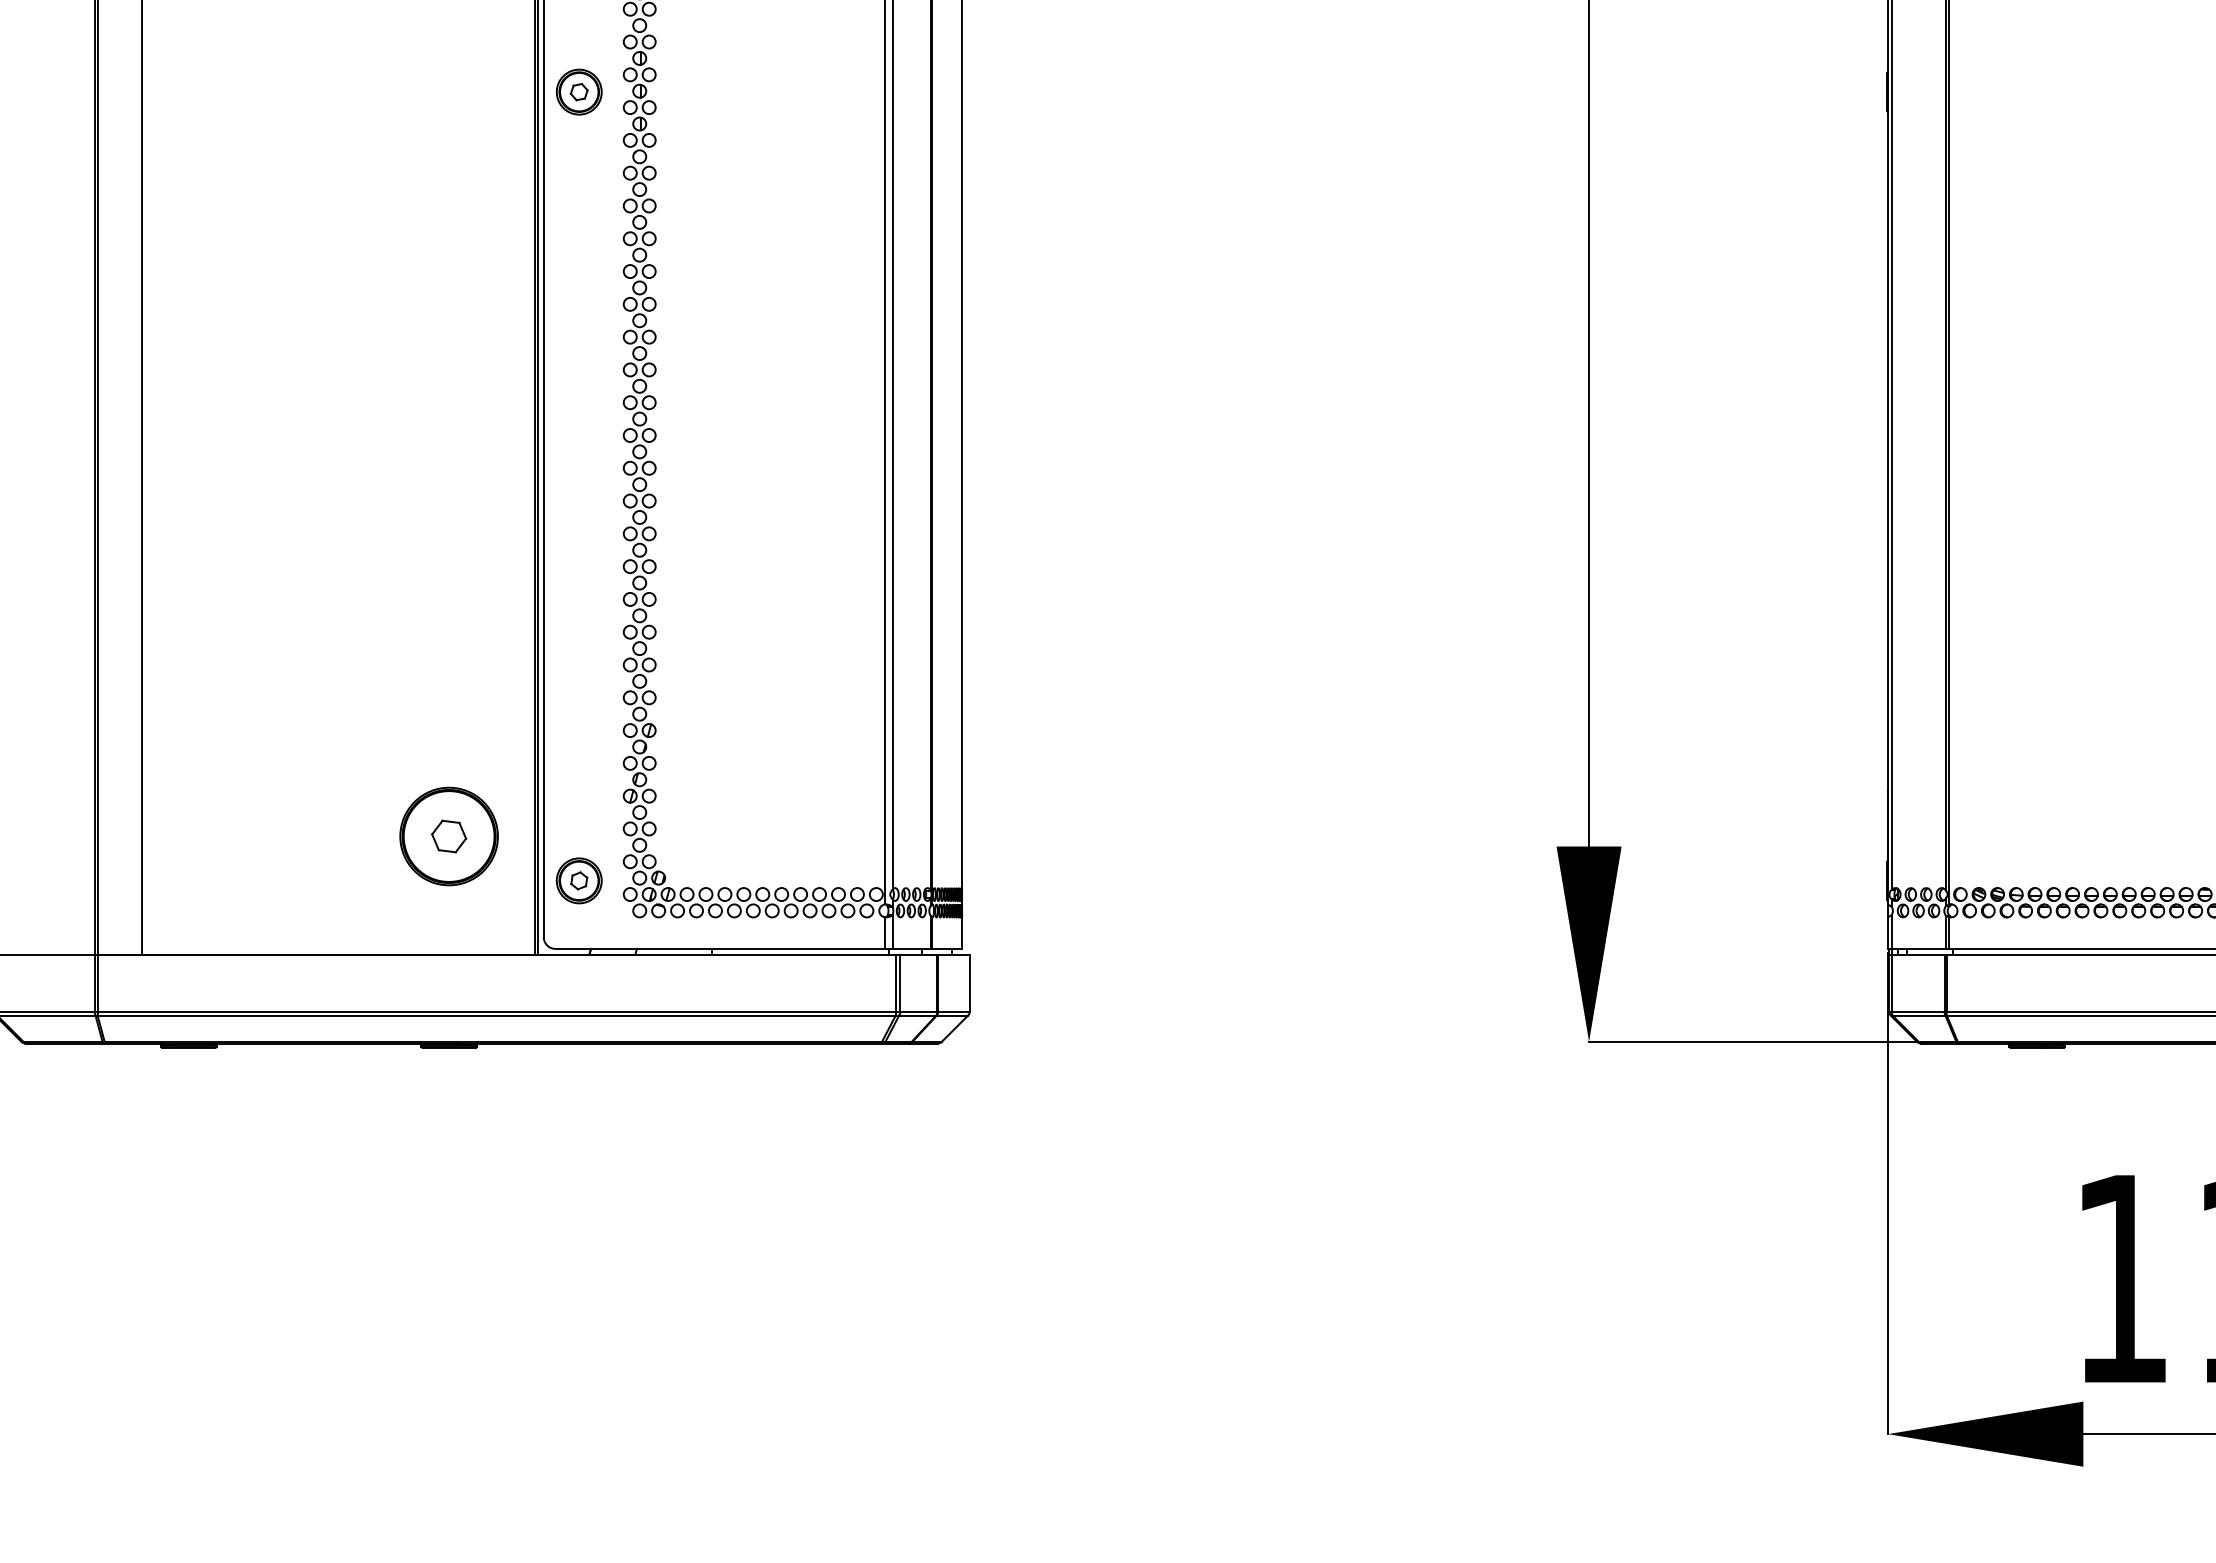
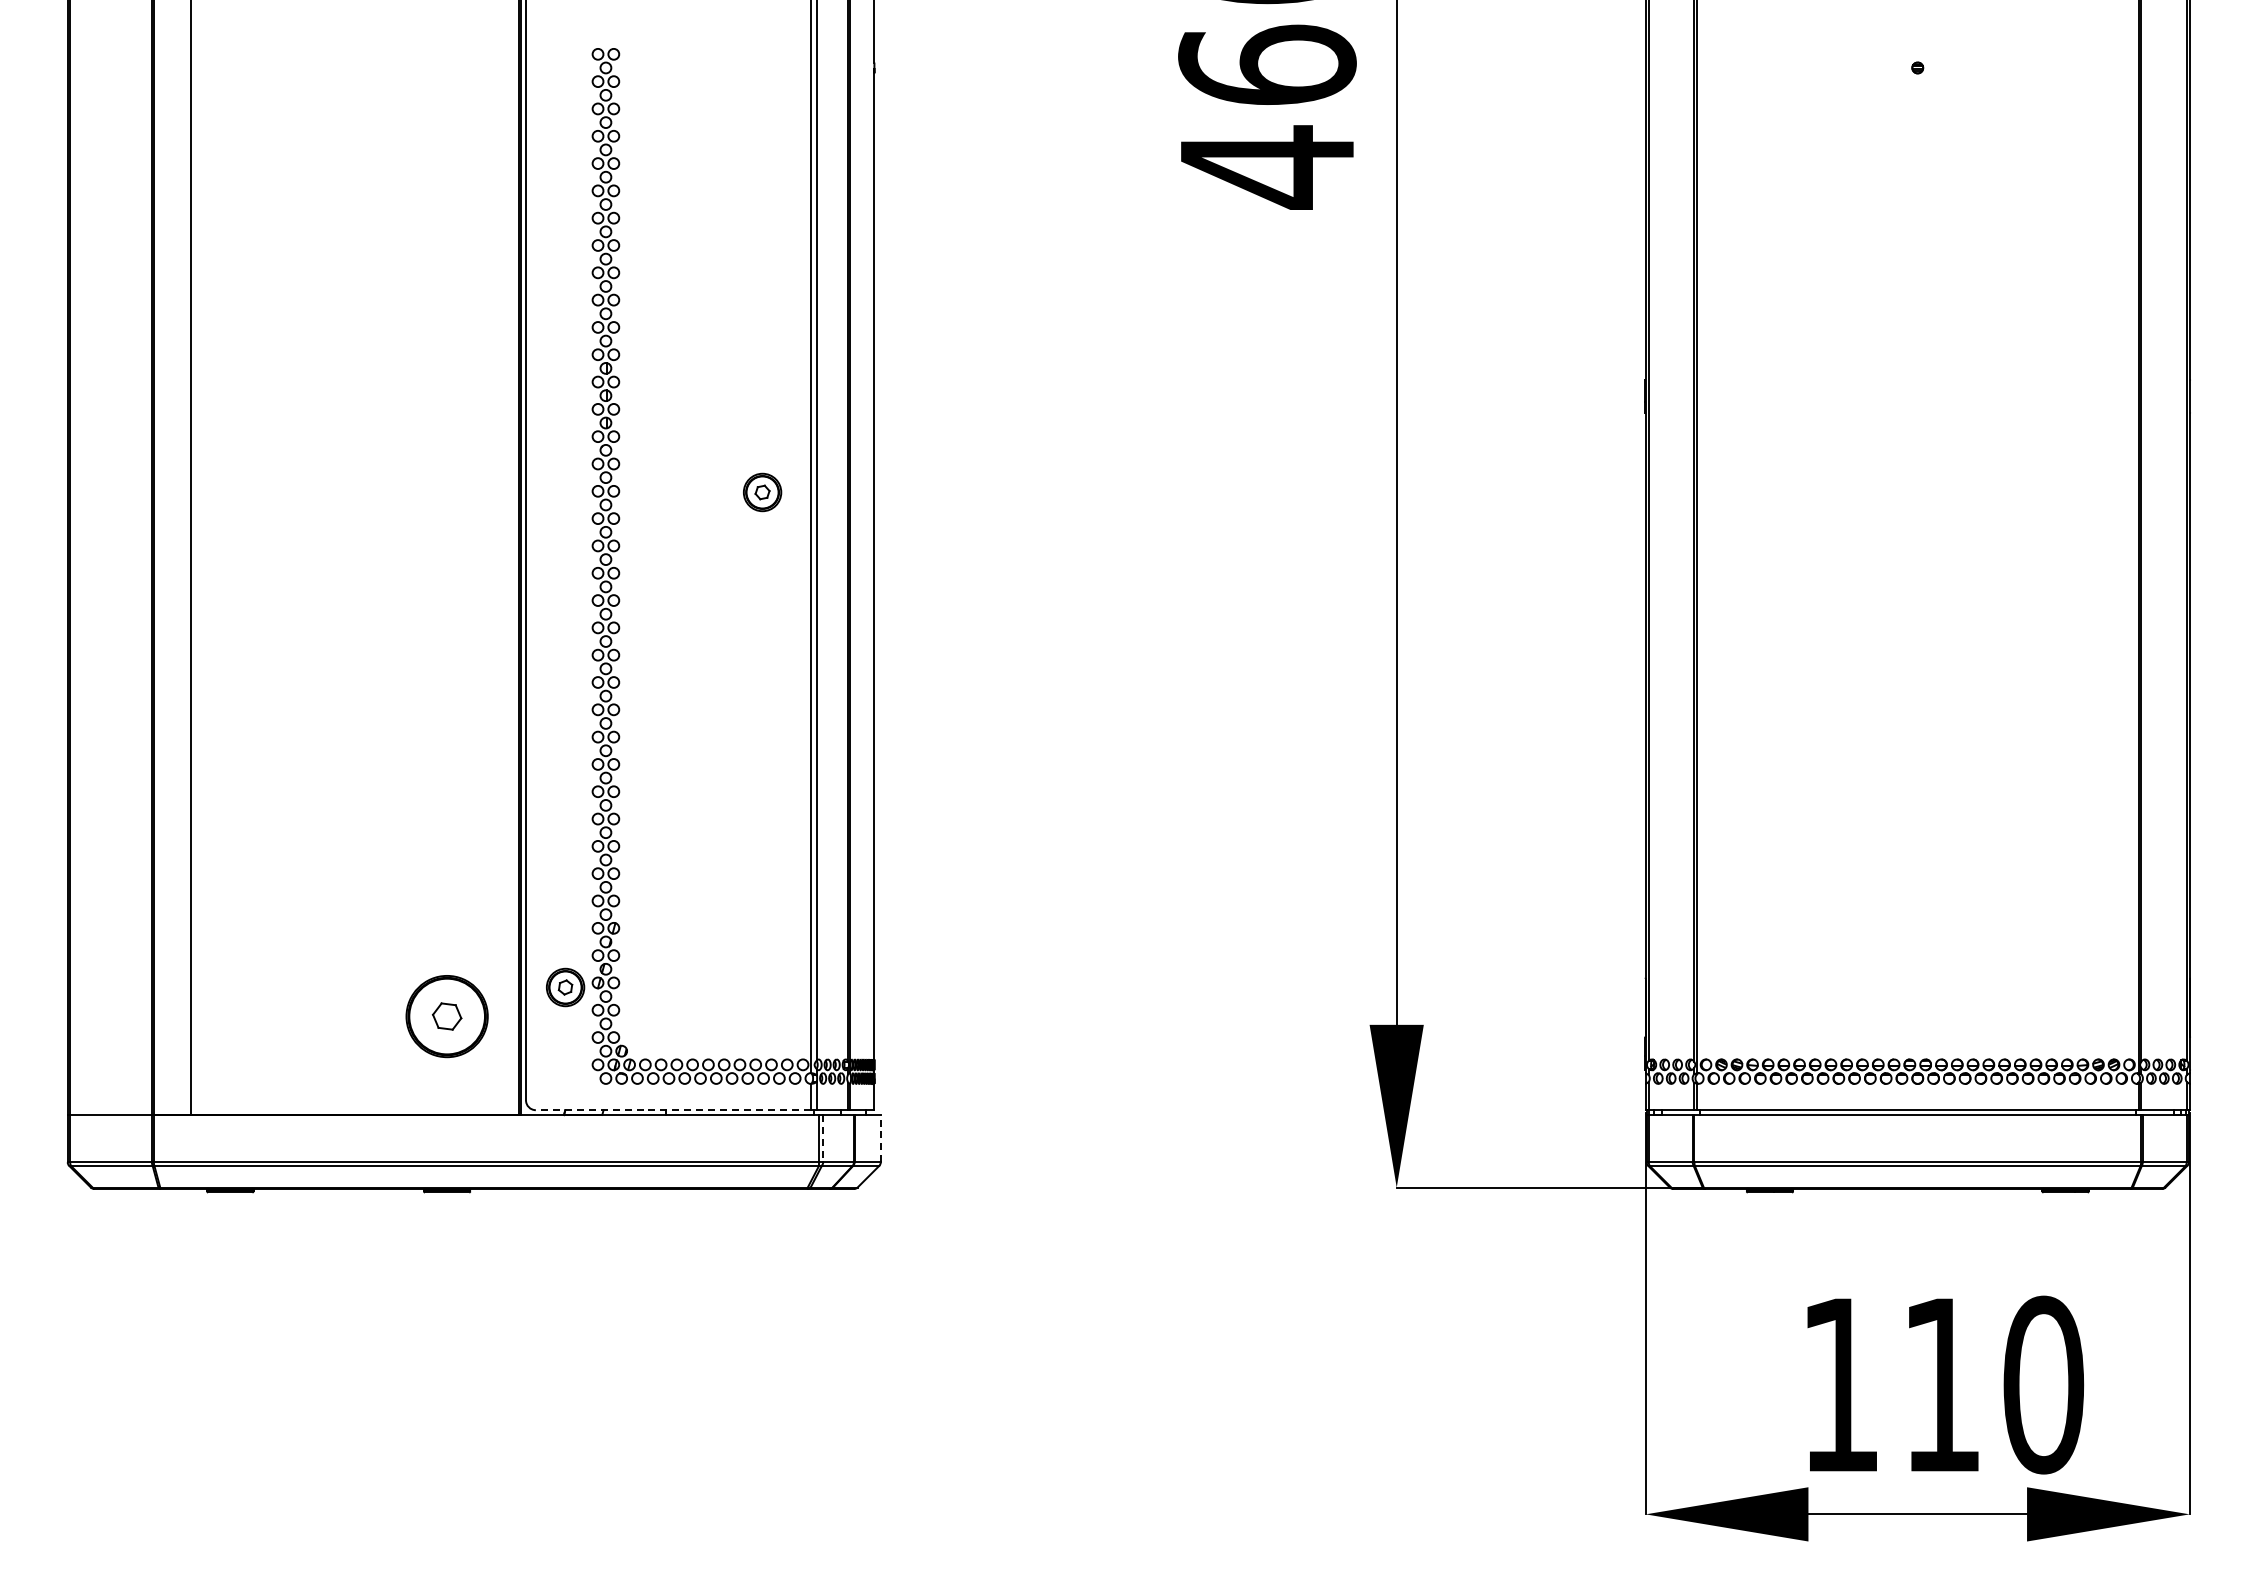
part: (579, 92) -> (762, 492), moved
part: (579, 880) -> (565, 987), moved
line: (719, 949) -> (672, 1110), solid -> dashed
line: (900, 982) -> (823, 1138), solid -> dashed
line: (969, 982) -> (880, 1138), solid -> dashed

